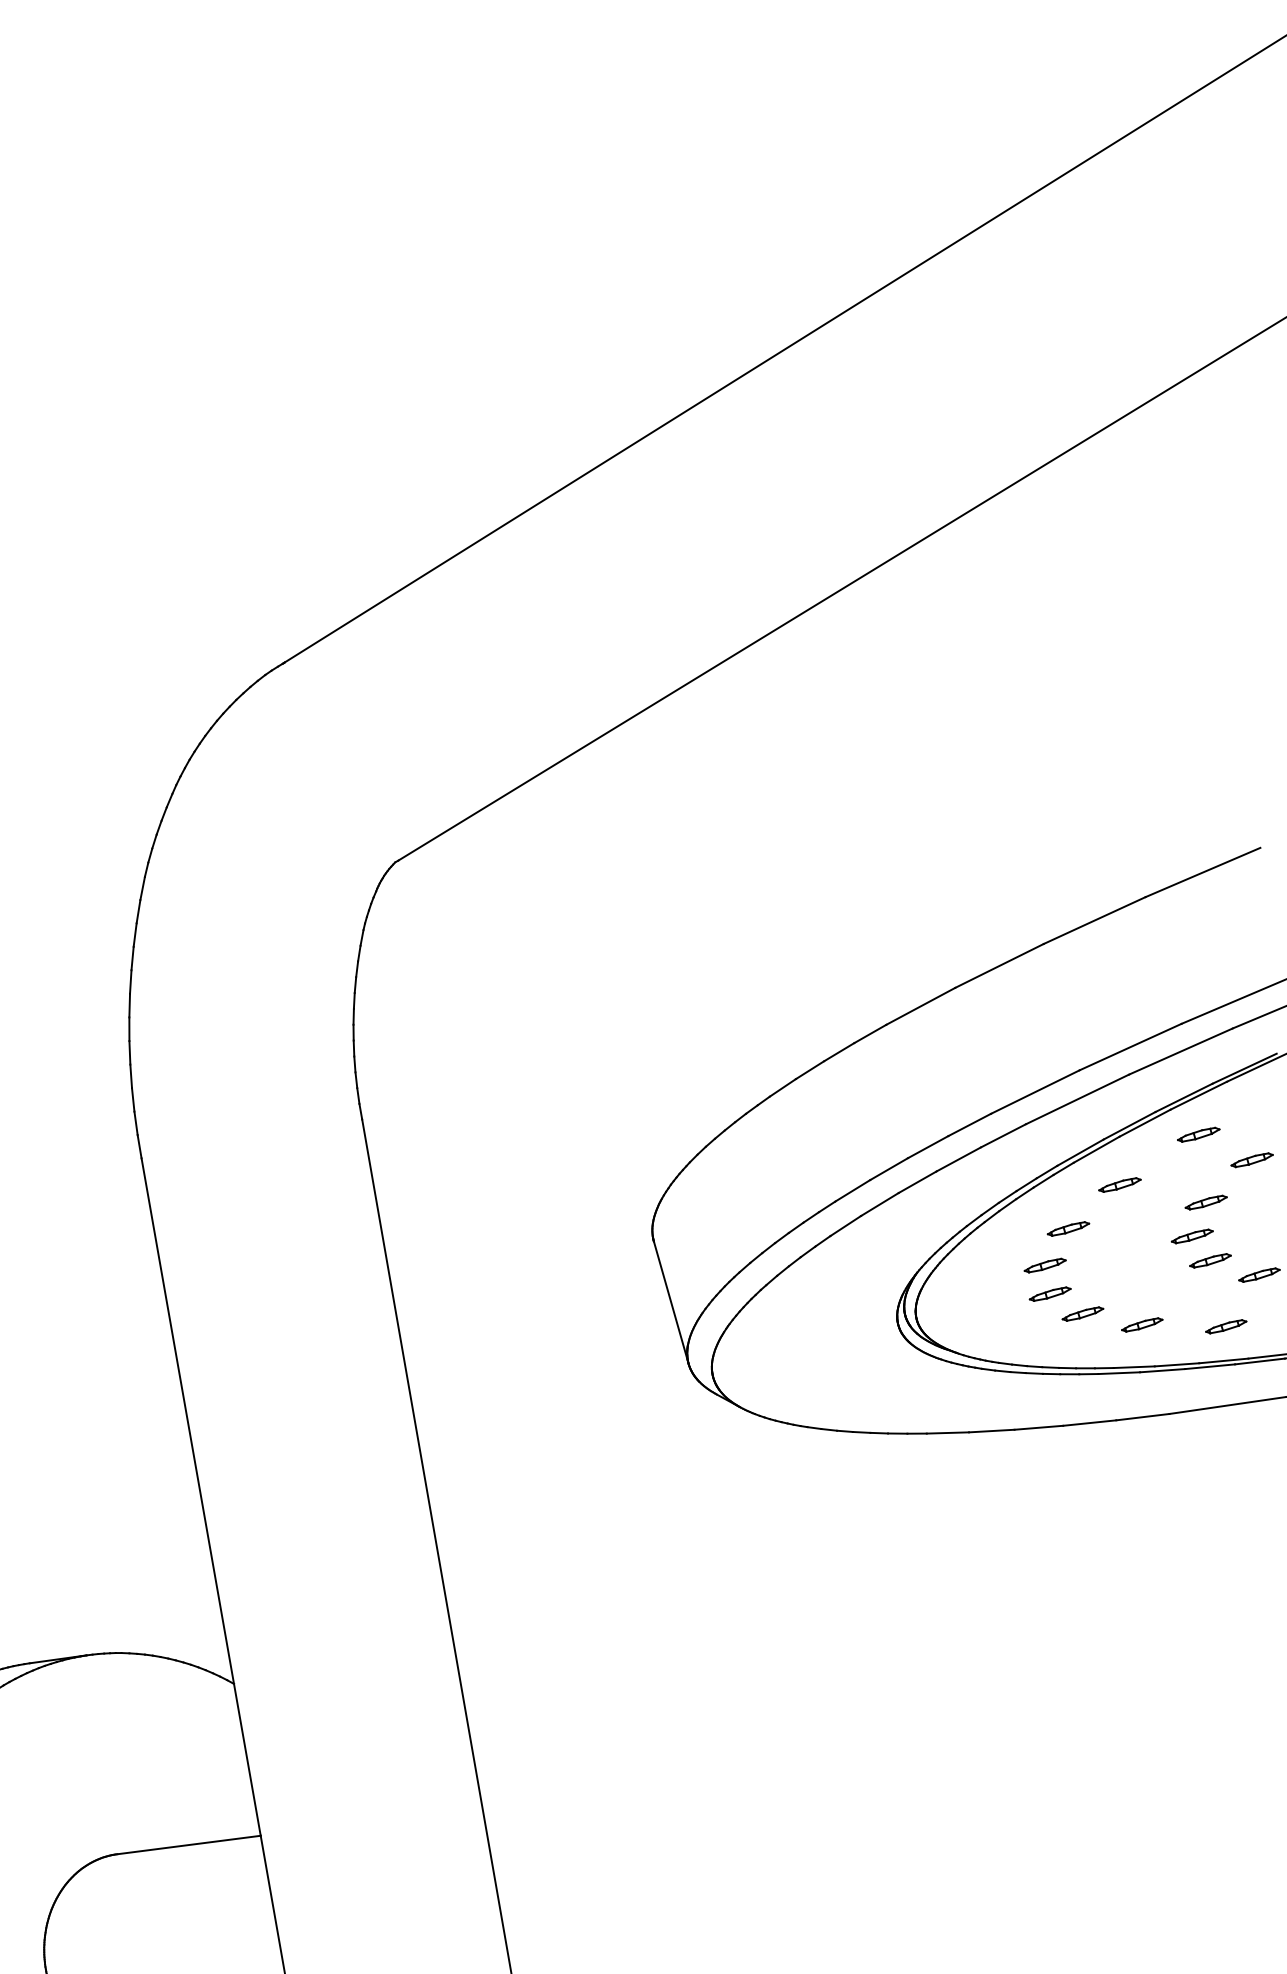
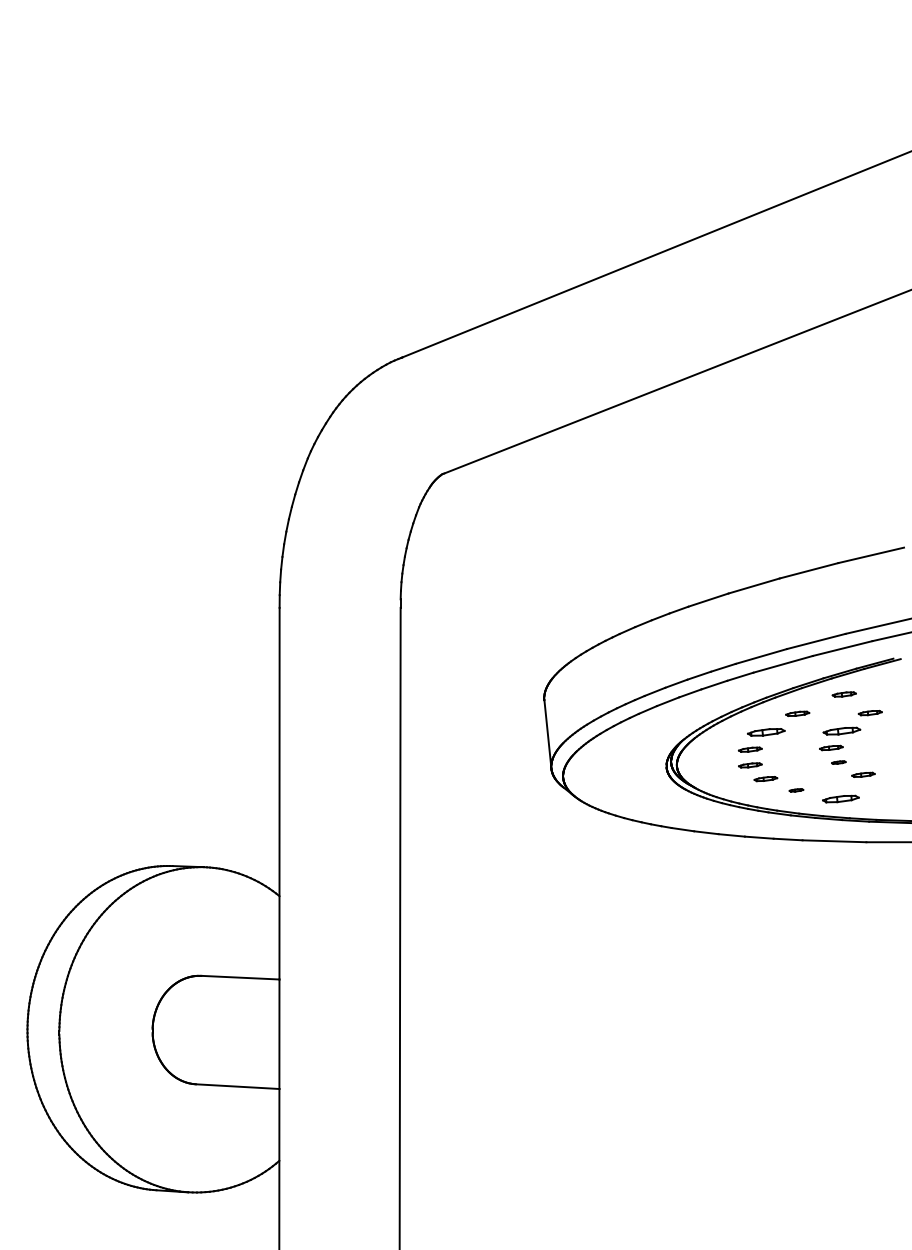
part: (1205, 1203) -> (841, 731), size x1.6
part: (1067, 1229) -> (765, 732), size x1.6
part: (1209, 1260) -> (838, 762), size x0.6
part: (1142, 1325) -> (796, 790), size x0.6
part: (1225, 1327) -> (840, 799), size x1.6

